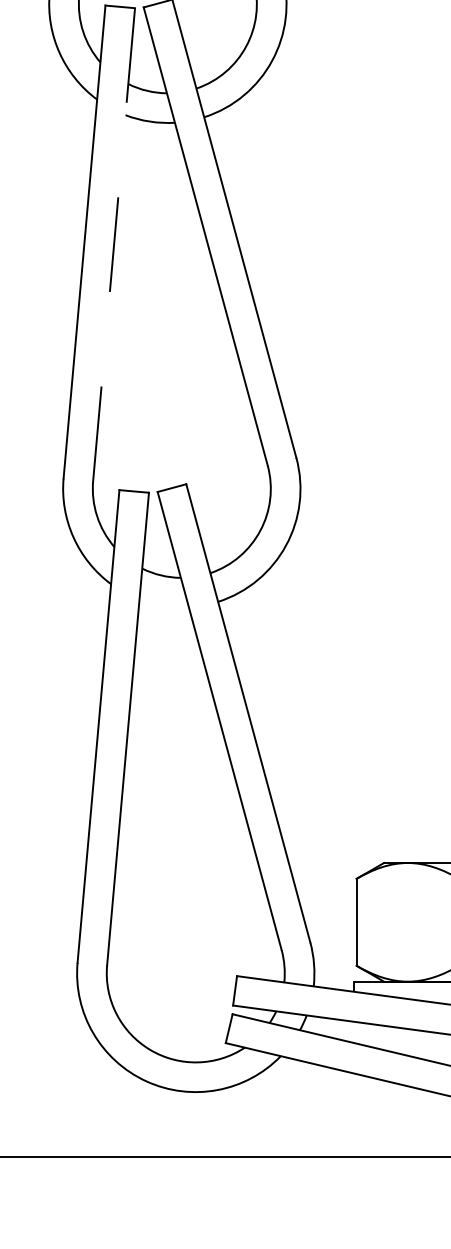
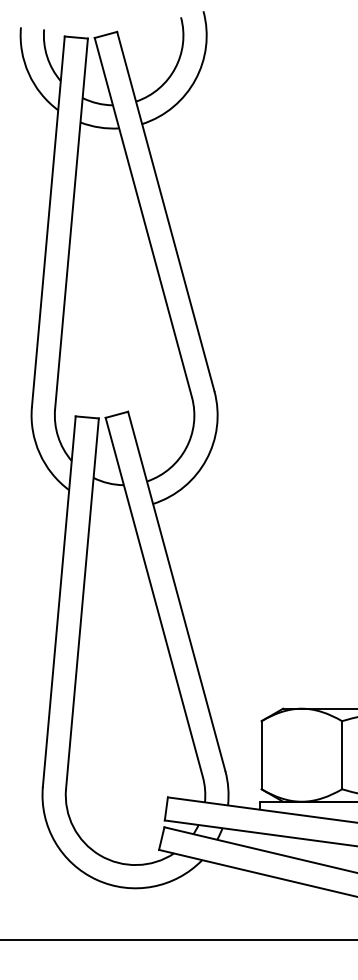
line: (114, 245) -> (71, 224), dashed -> solid

